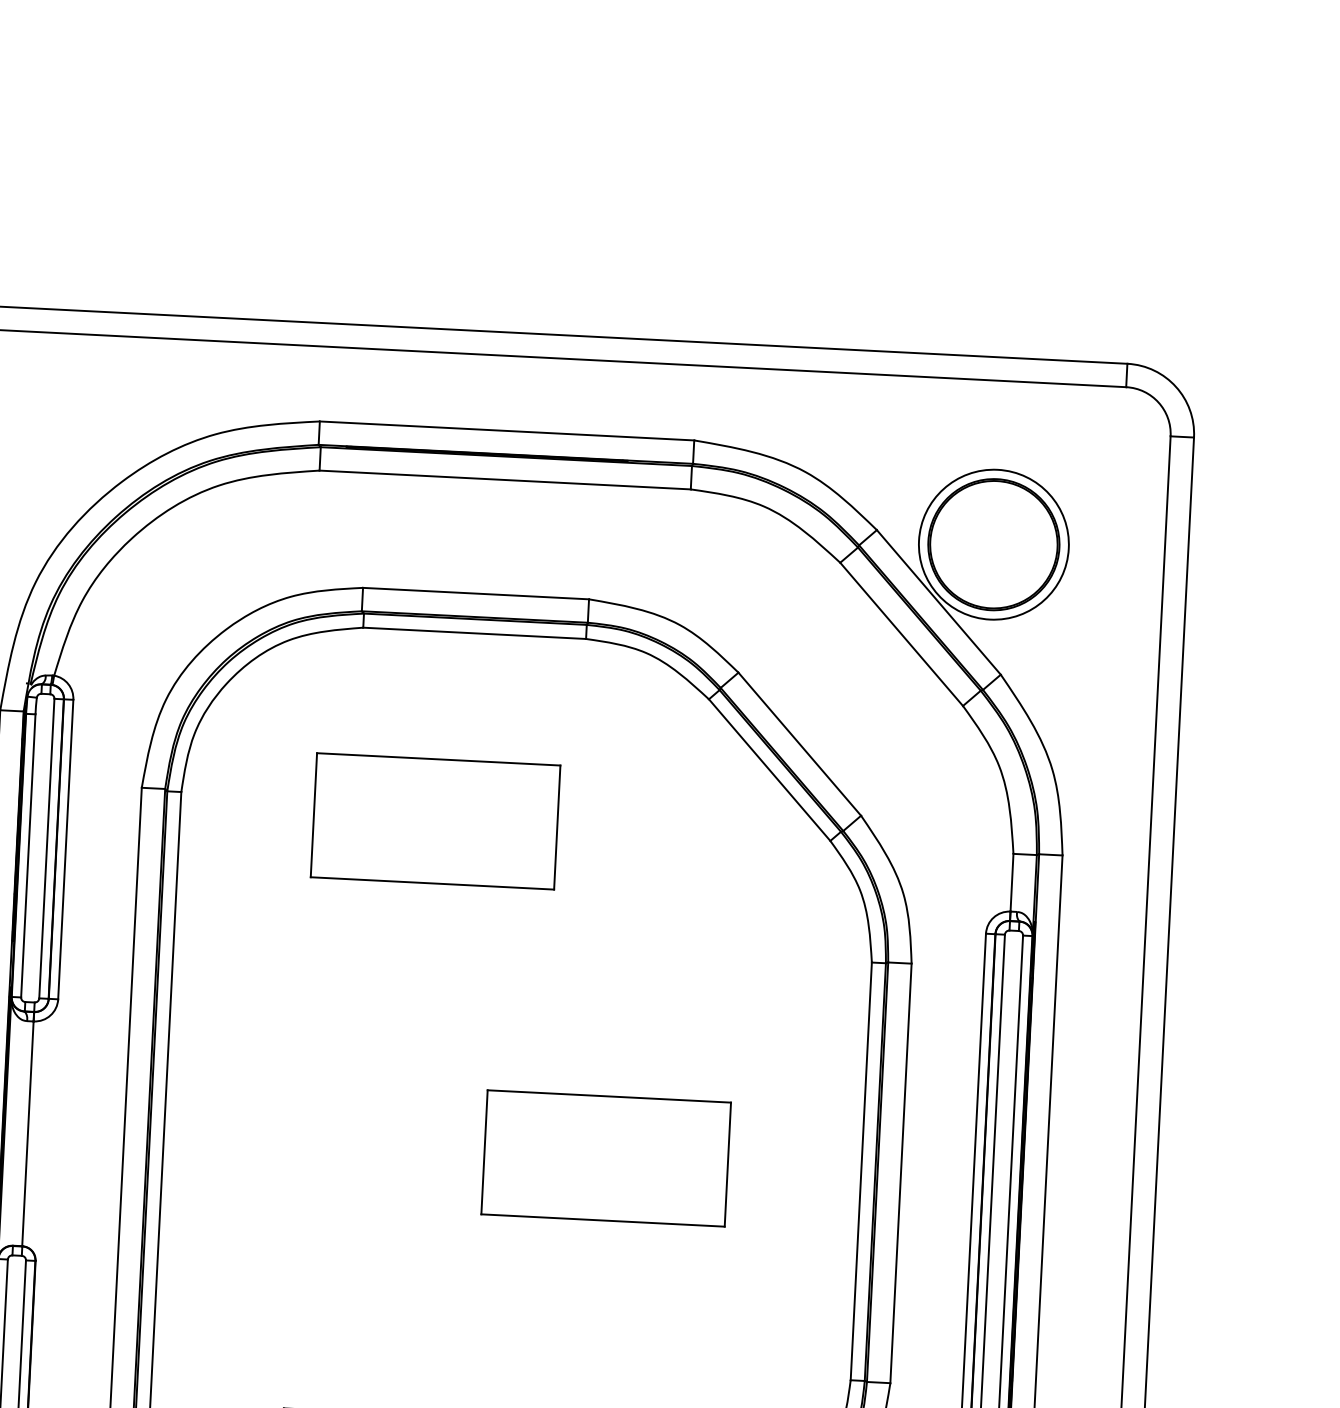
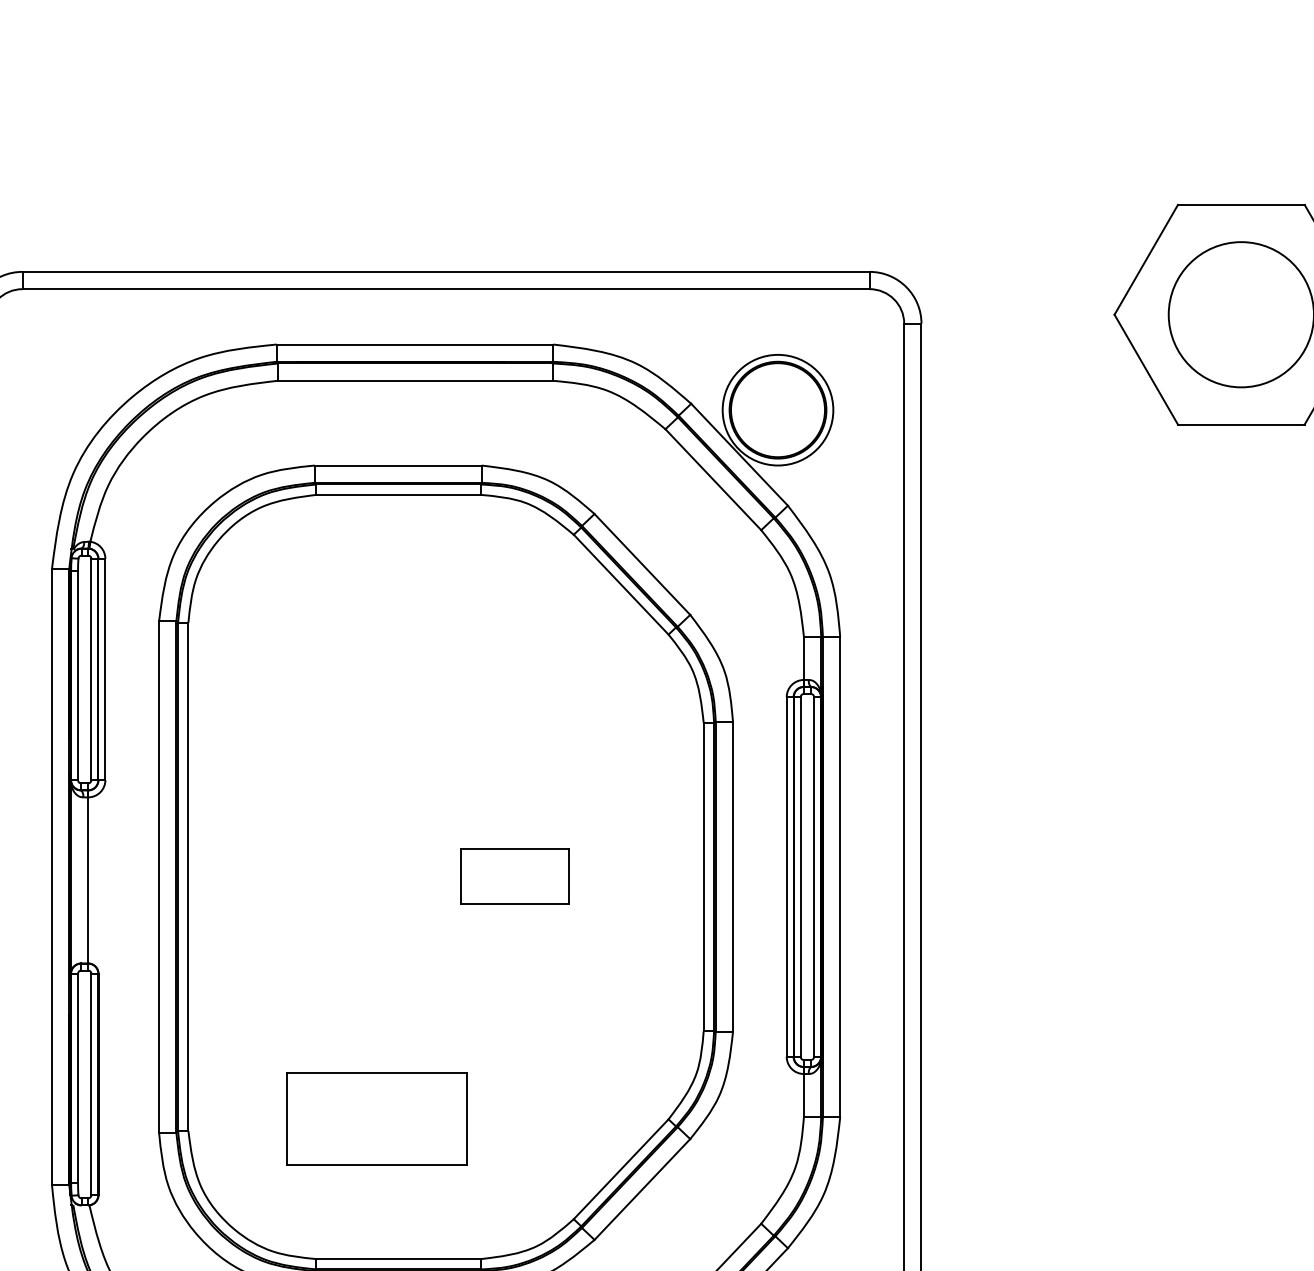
part: (435, 820) -> (376, 634), removed
part: (605, 1157) -> (514, 876), size x0.6

